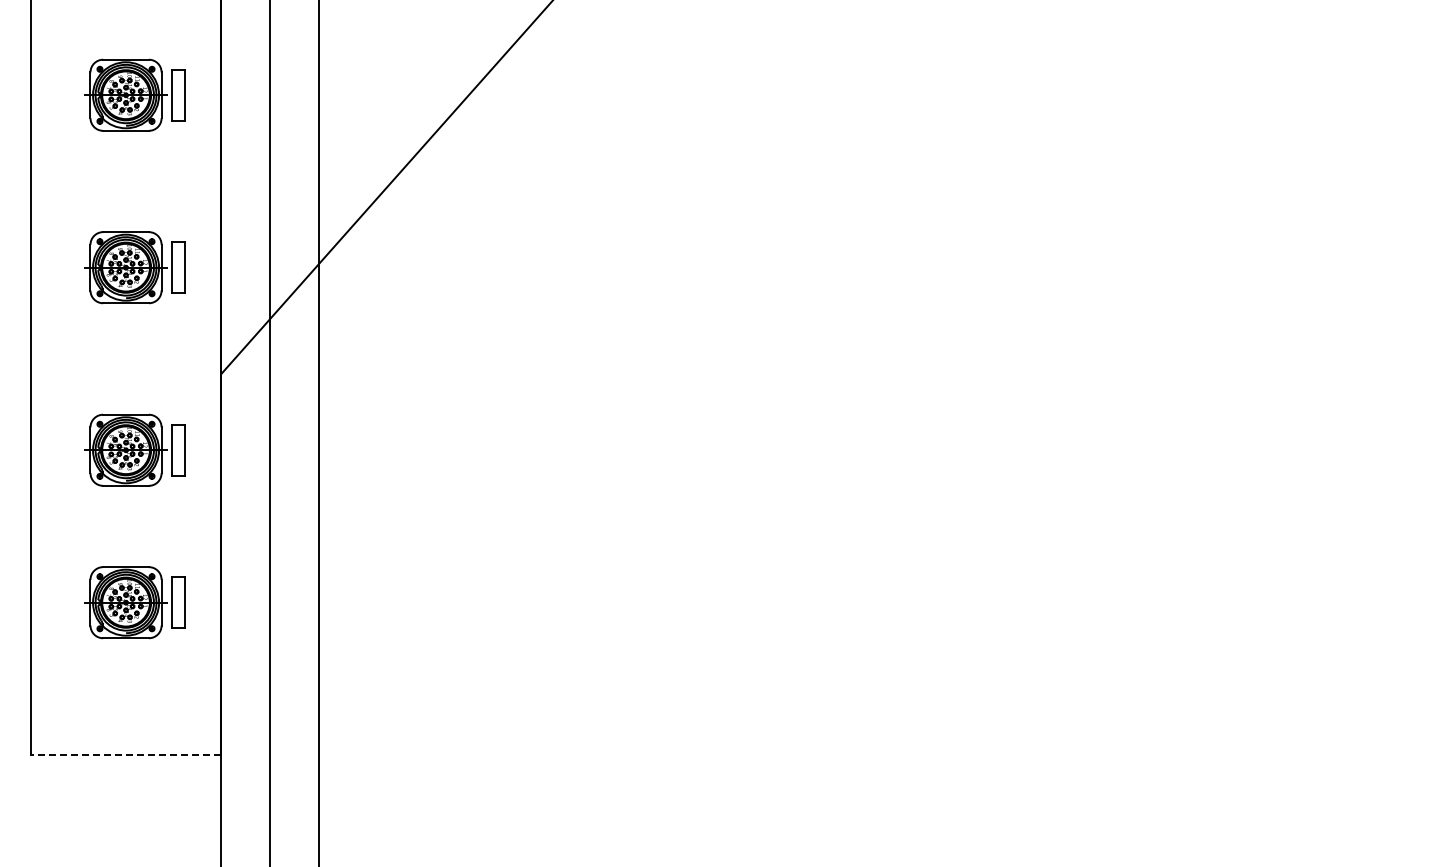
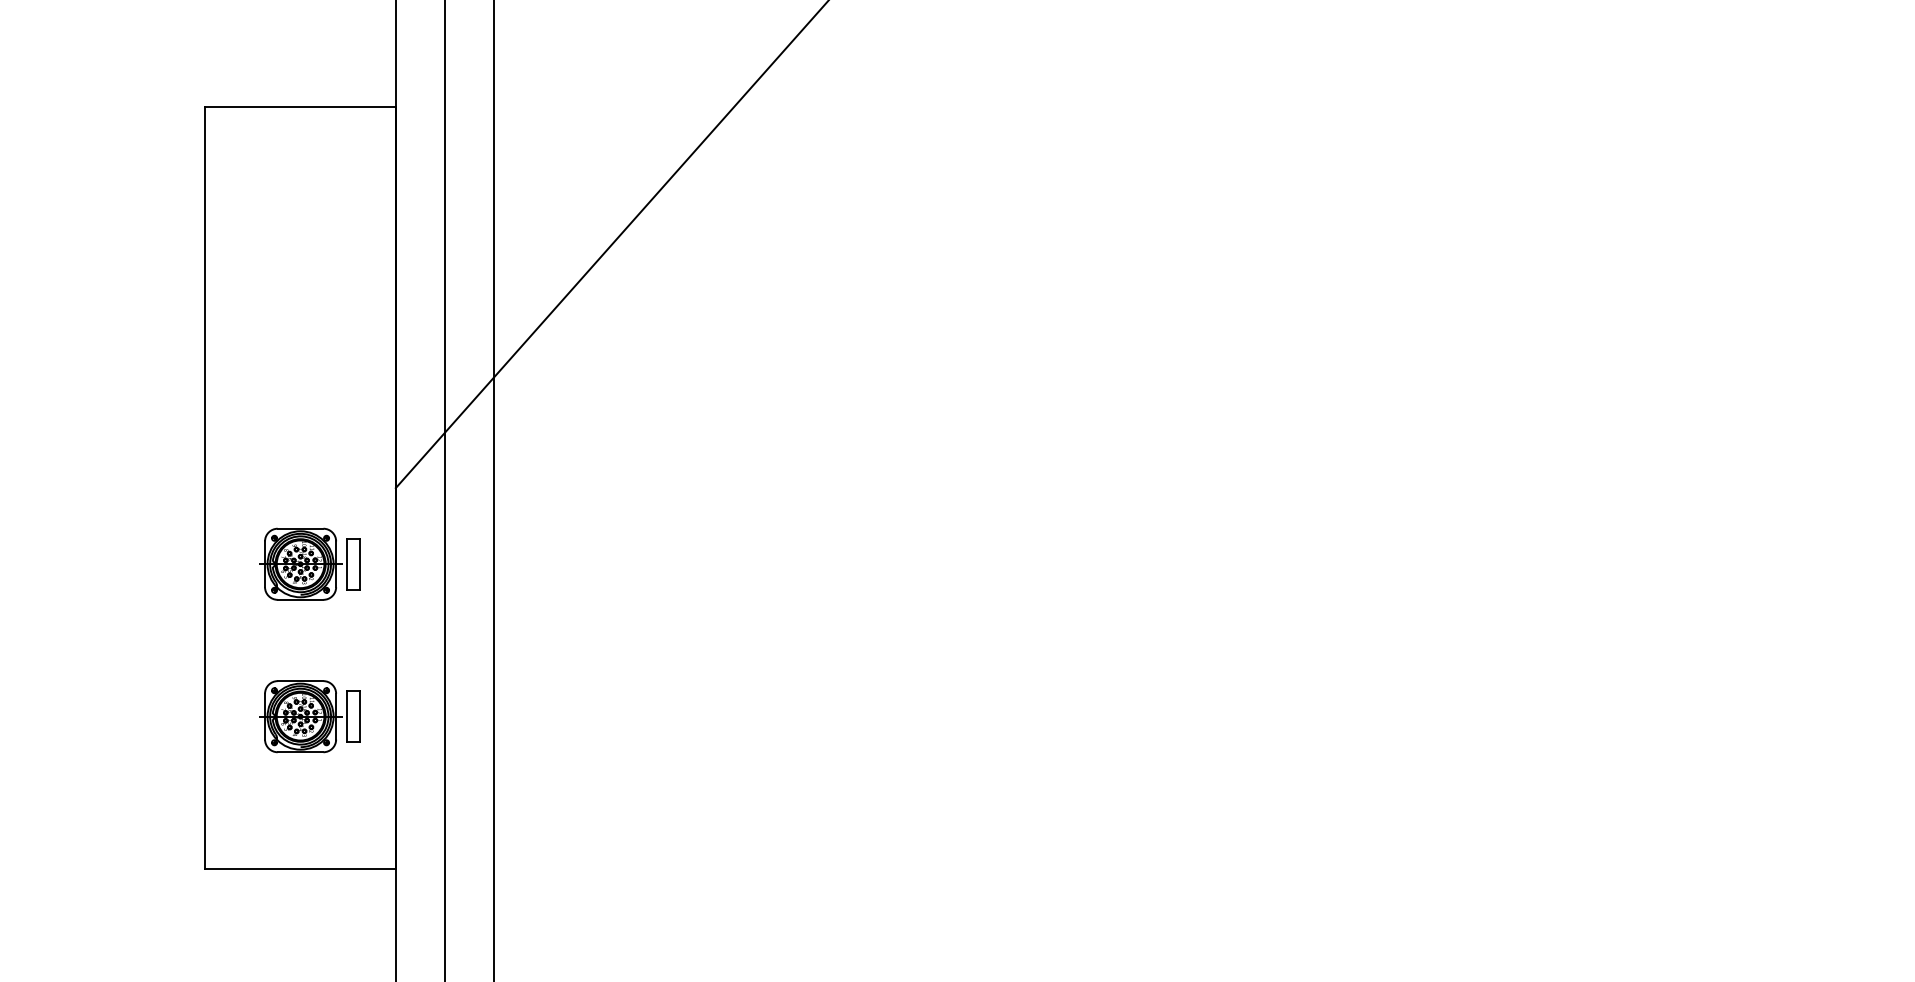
part: (134, 94) -> (309, 208), removed
part: (134, 267) -> (309, 381), removed
line: (125, 755) -> (300, 869), dashed -> solid

